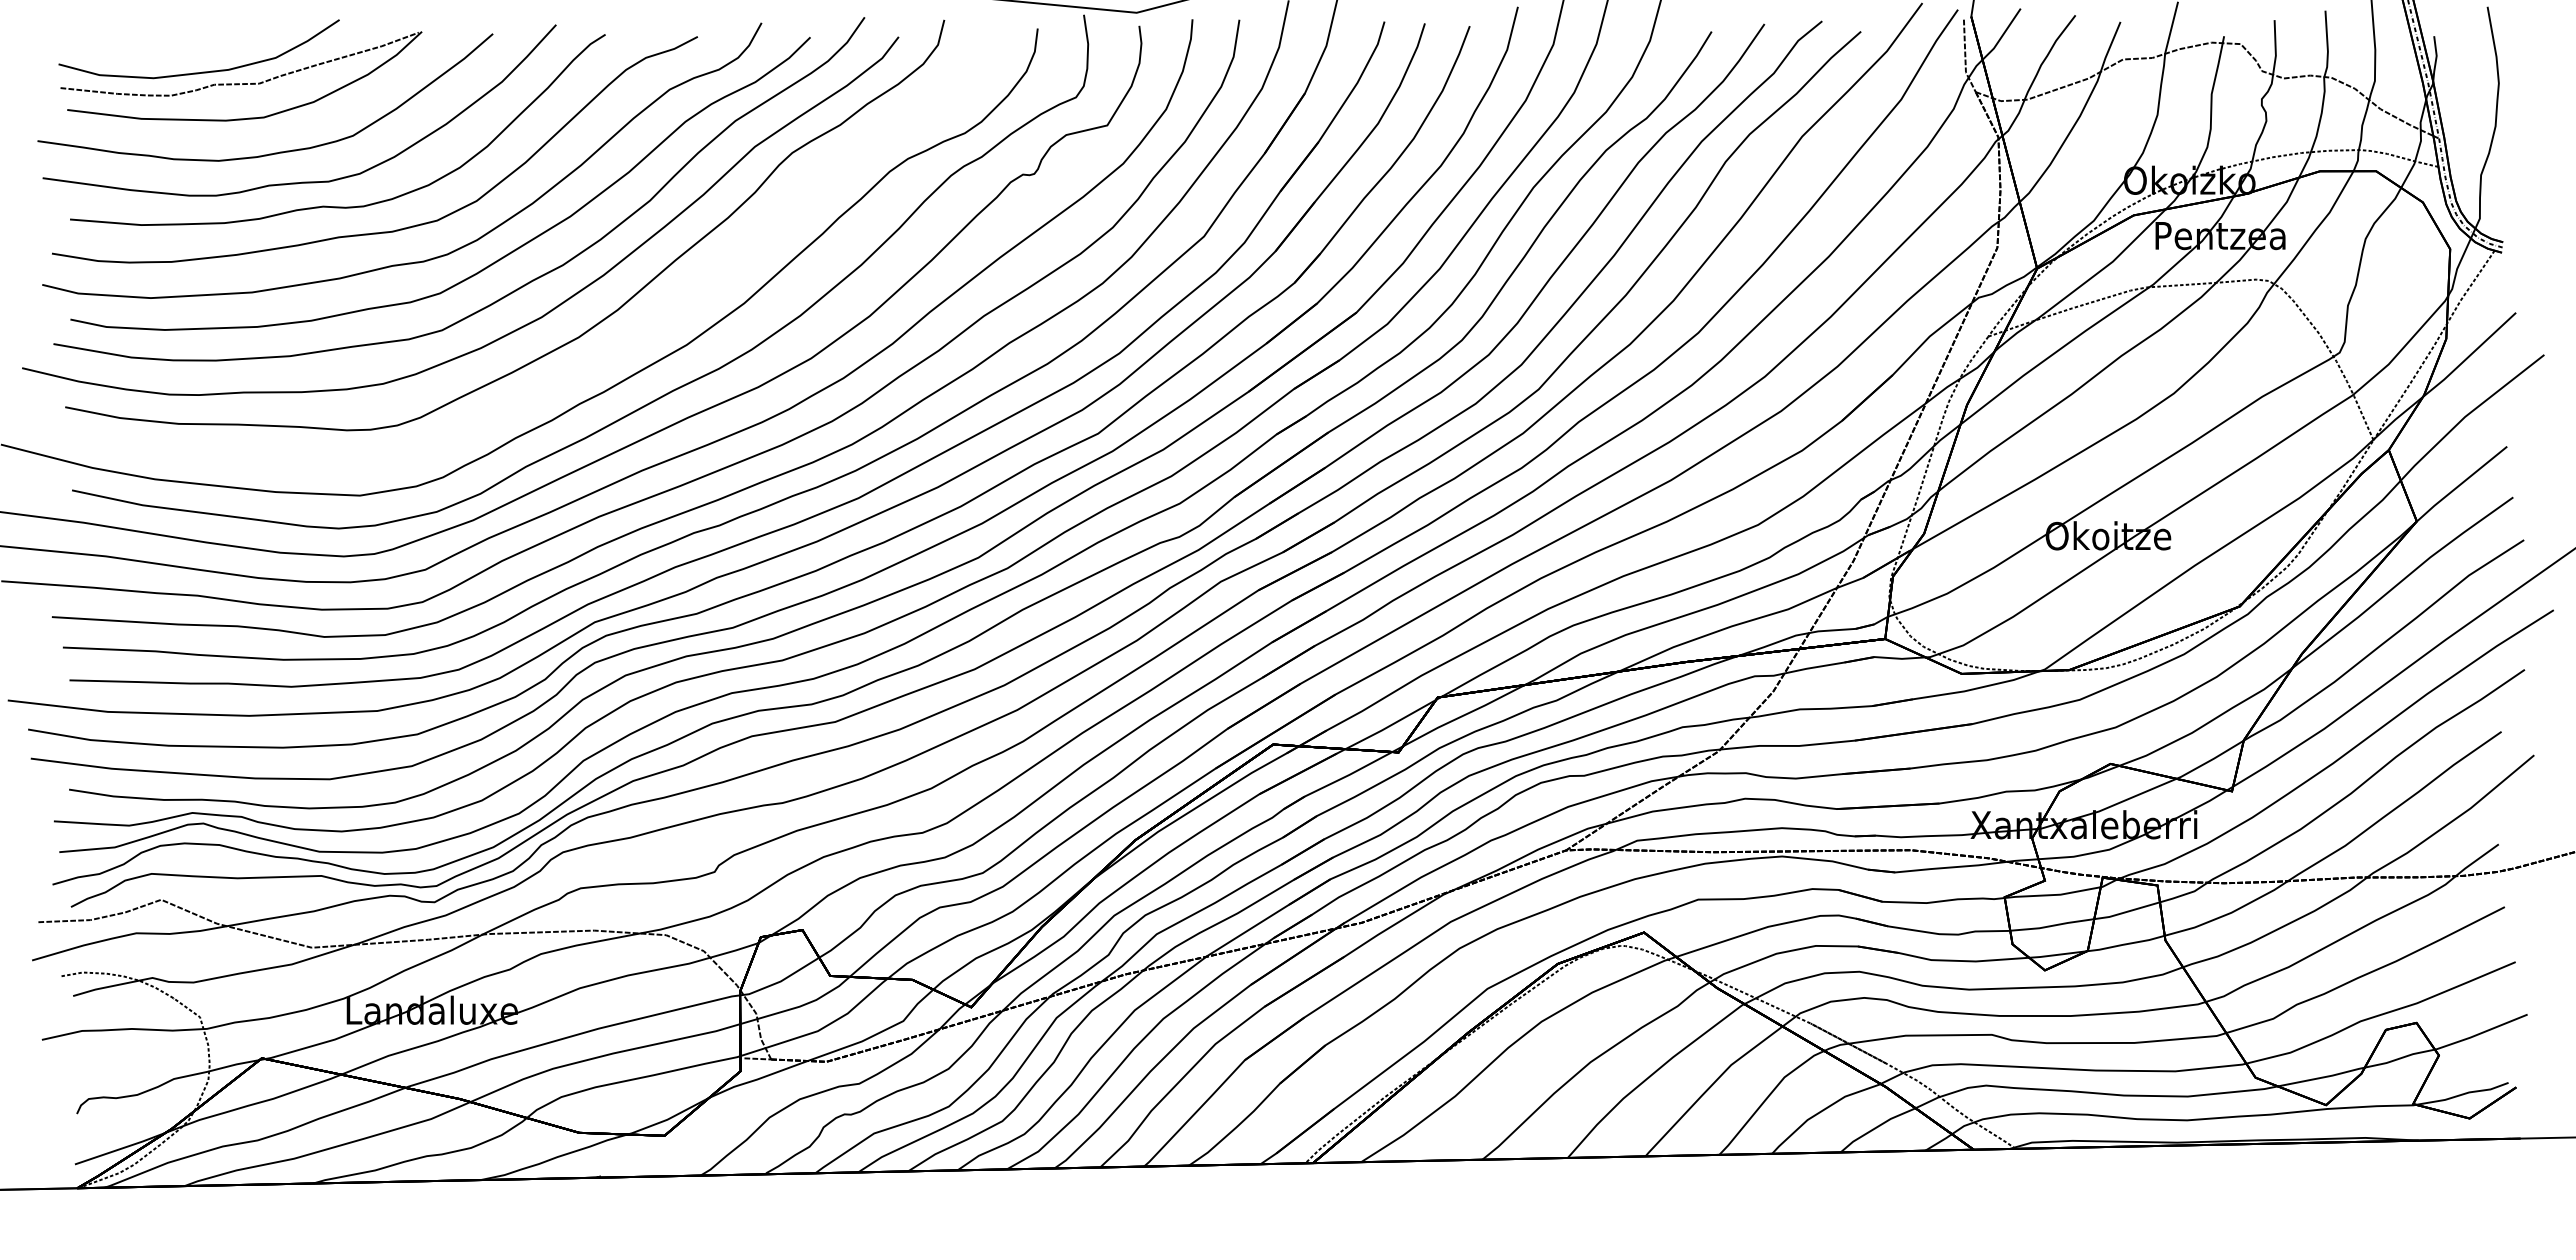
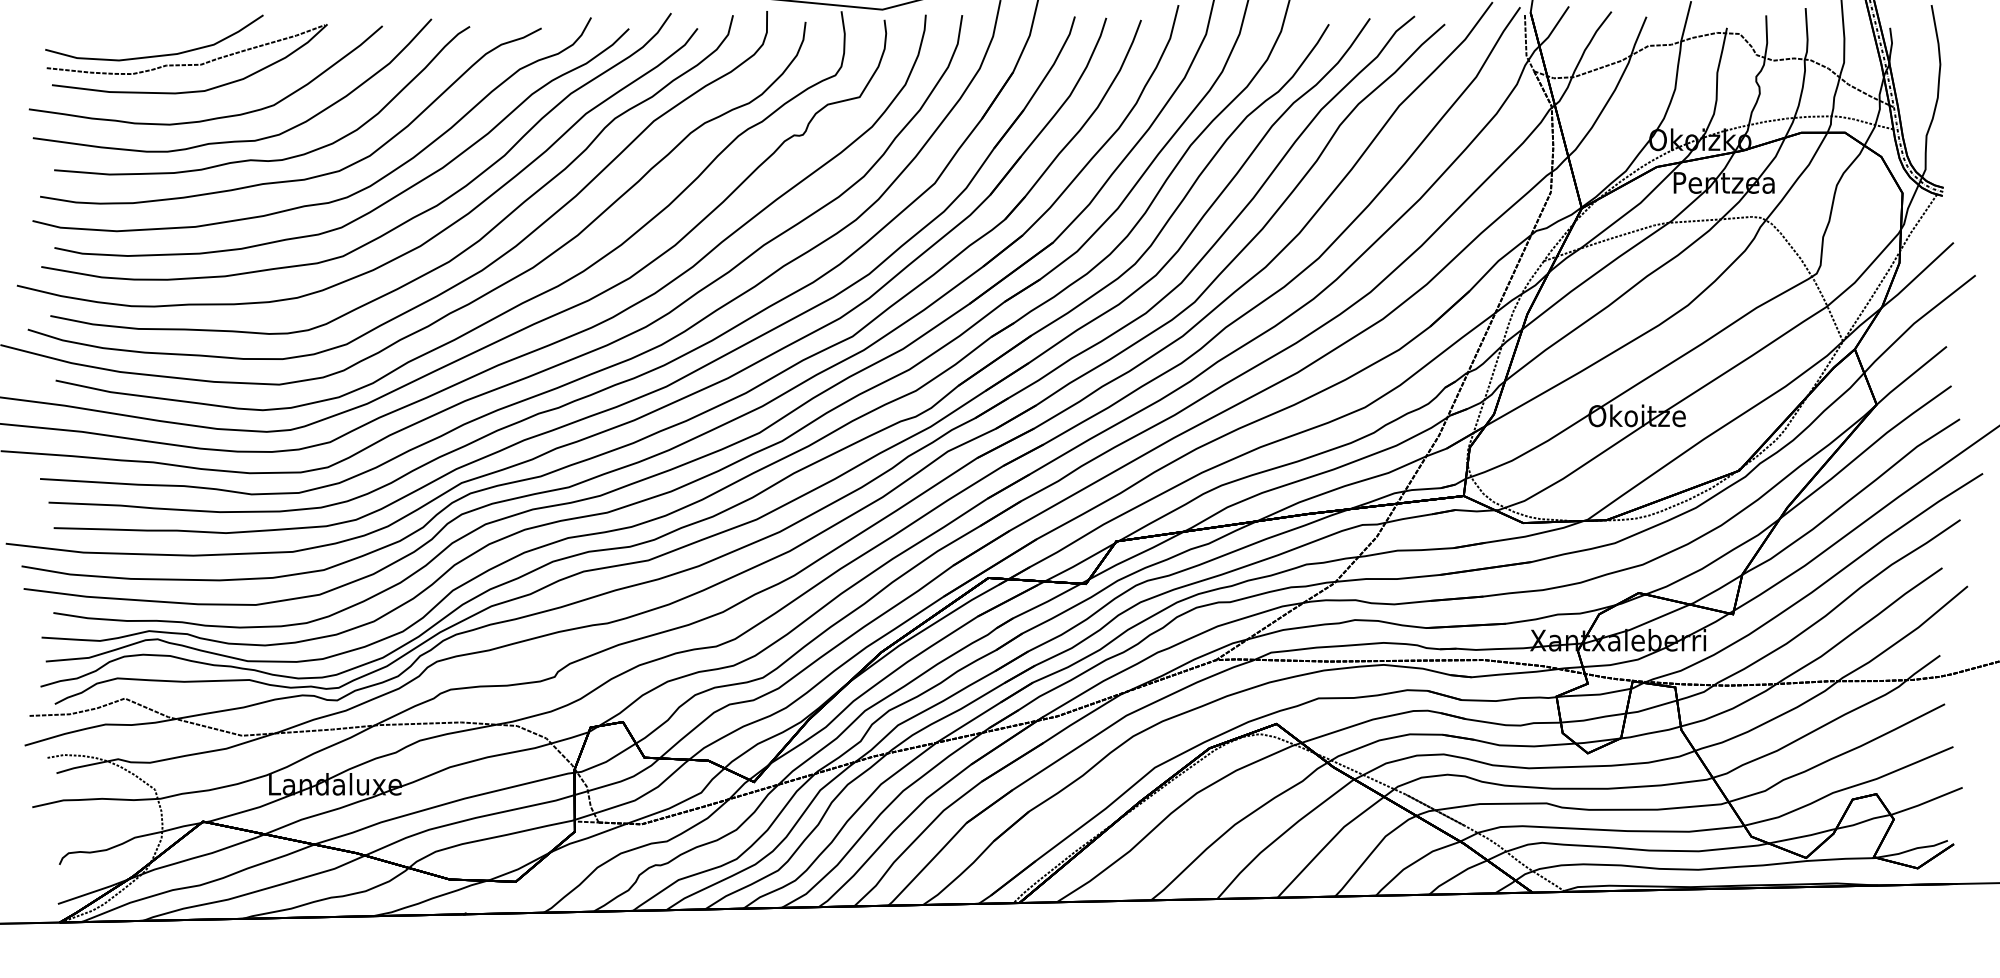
curve: (585, 367) -> (454, 285), added

